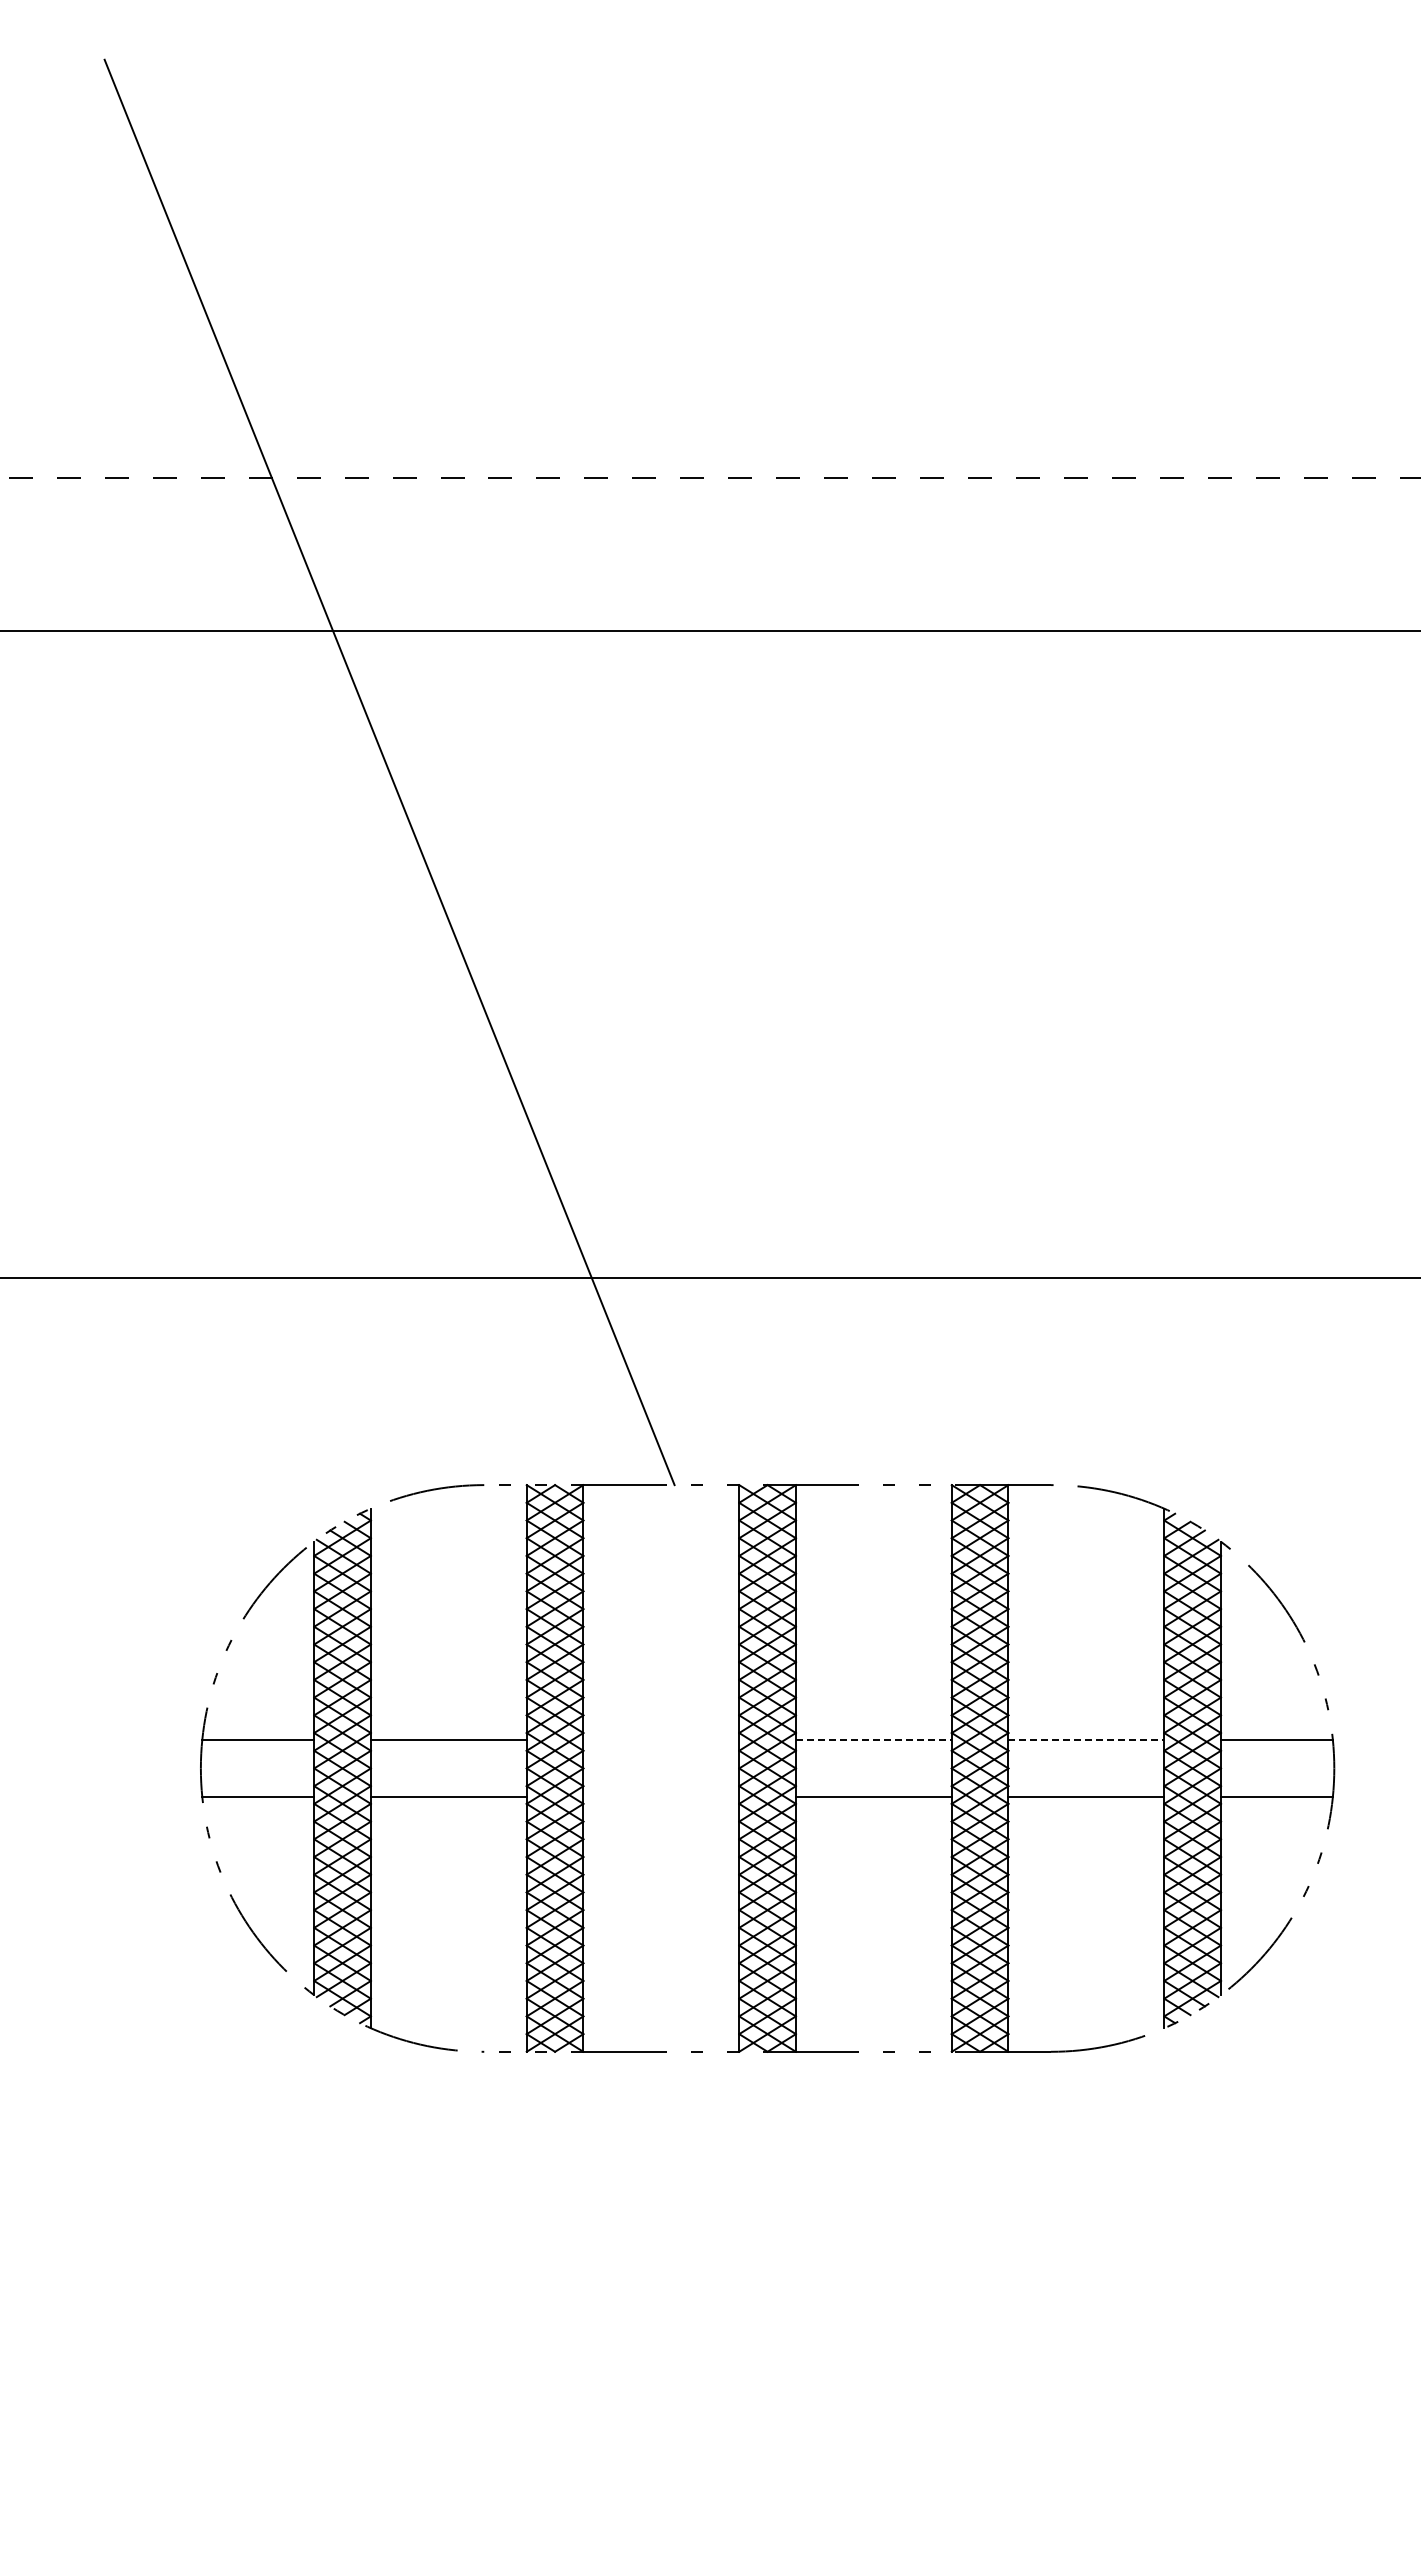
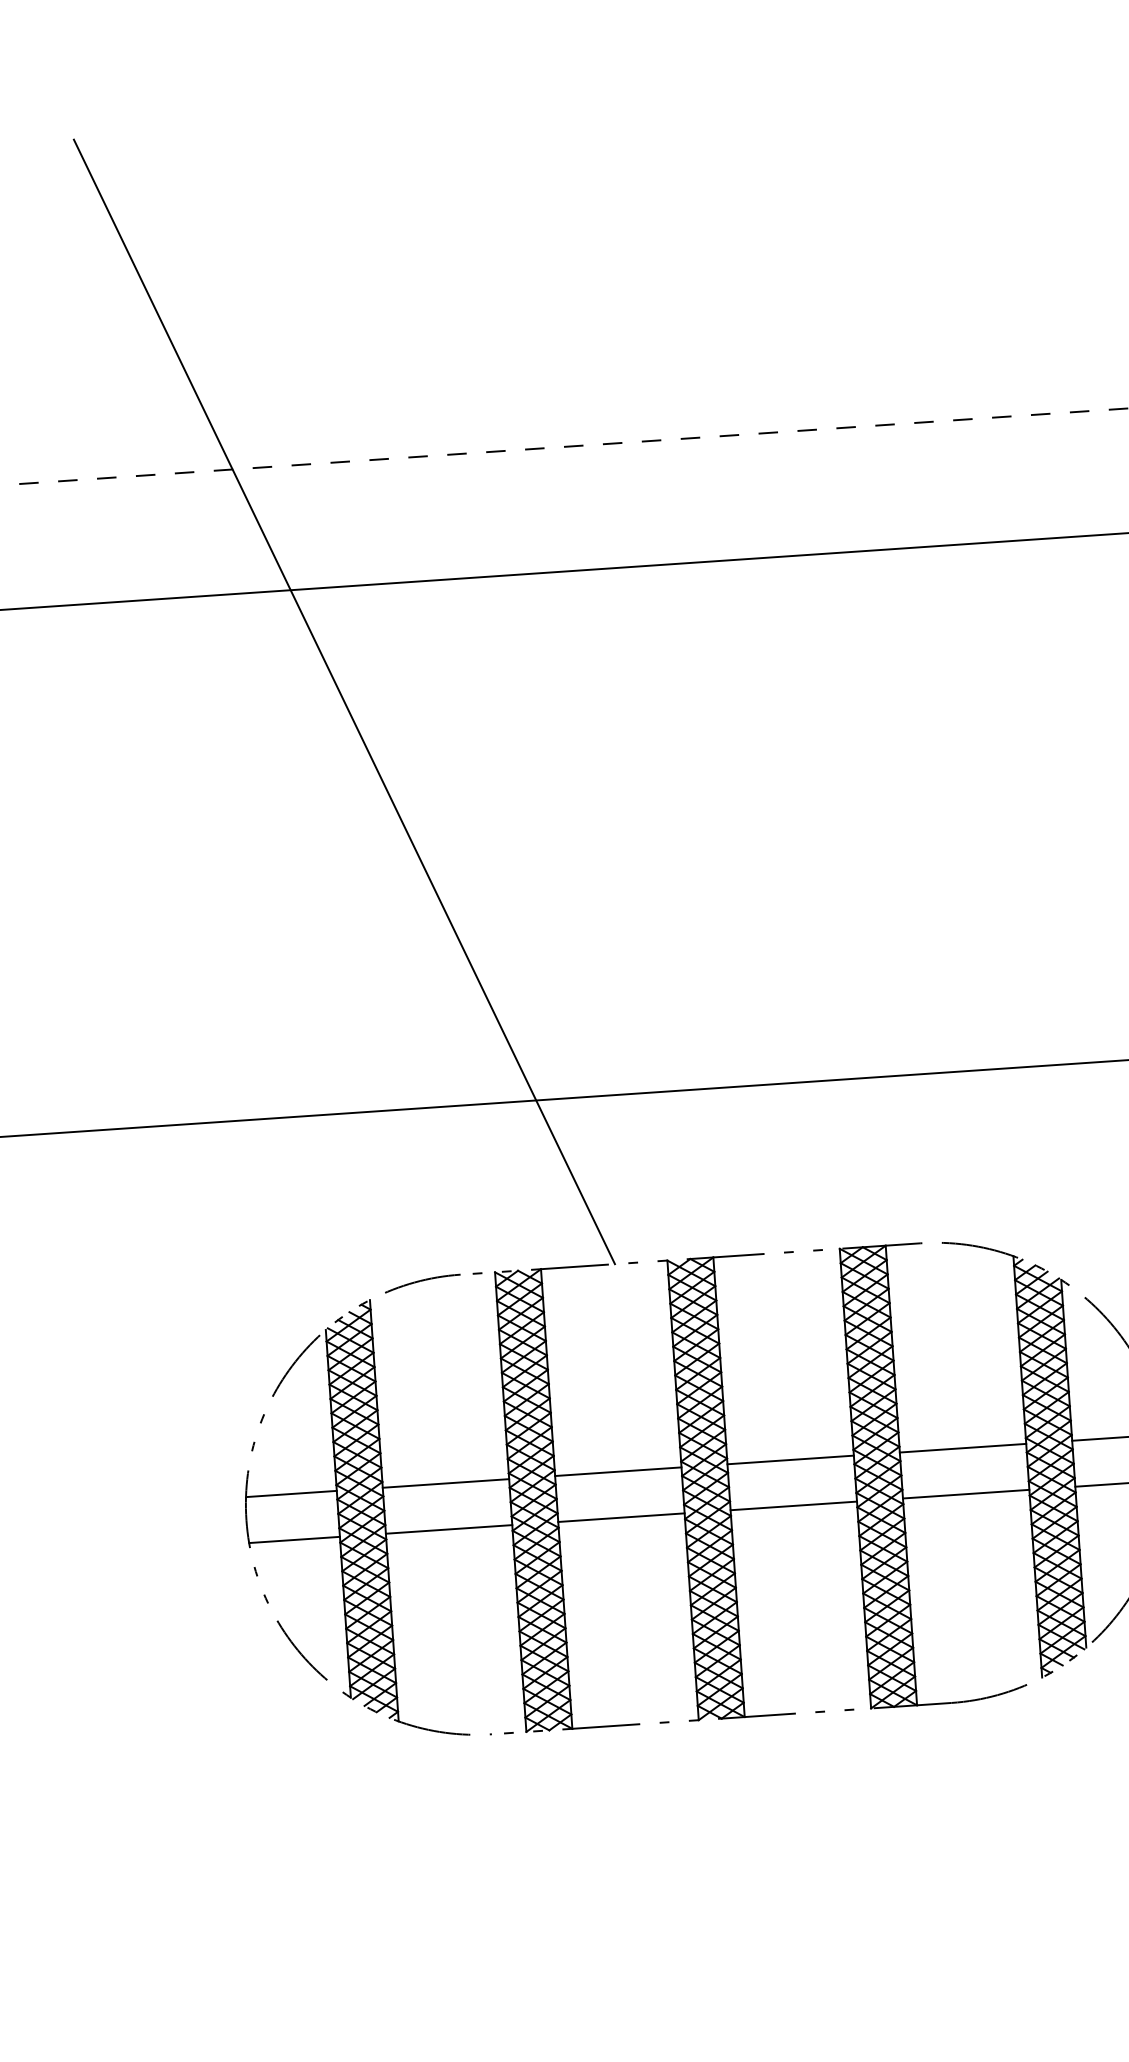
line: (661, 1740) -> (618, 1472), added
line: (873, 1740) -> (790, 1460), dashed -> solid
line: (1086, 1740) -> (963, 1448), dashed -> solid
line: (661, 1796) -> (621, 1517), added

